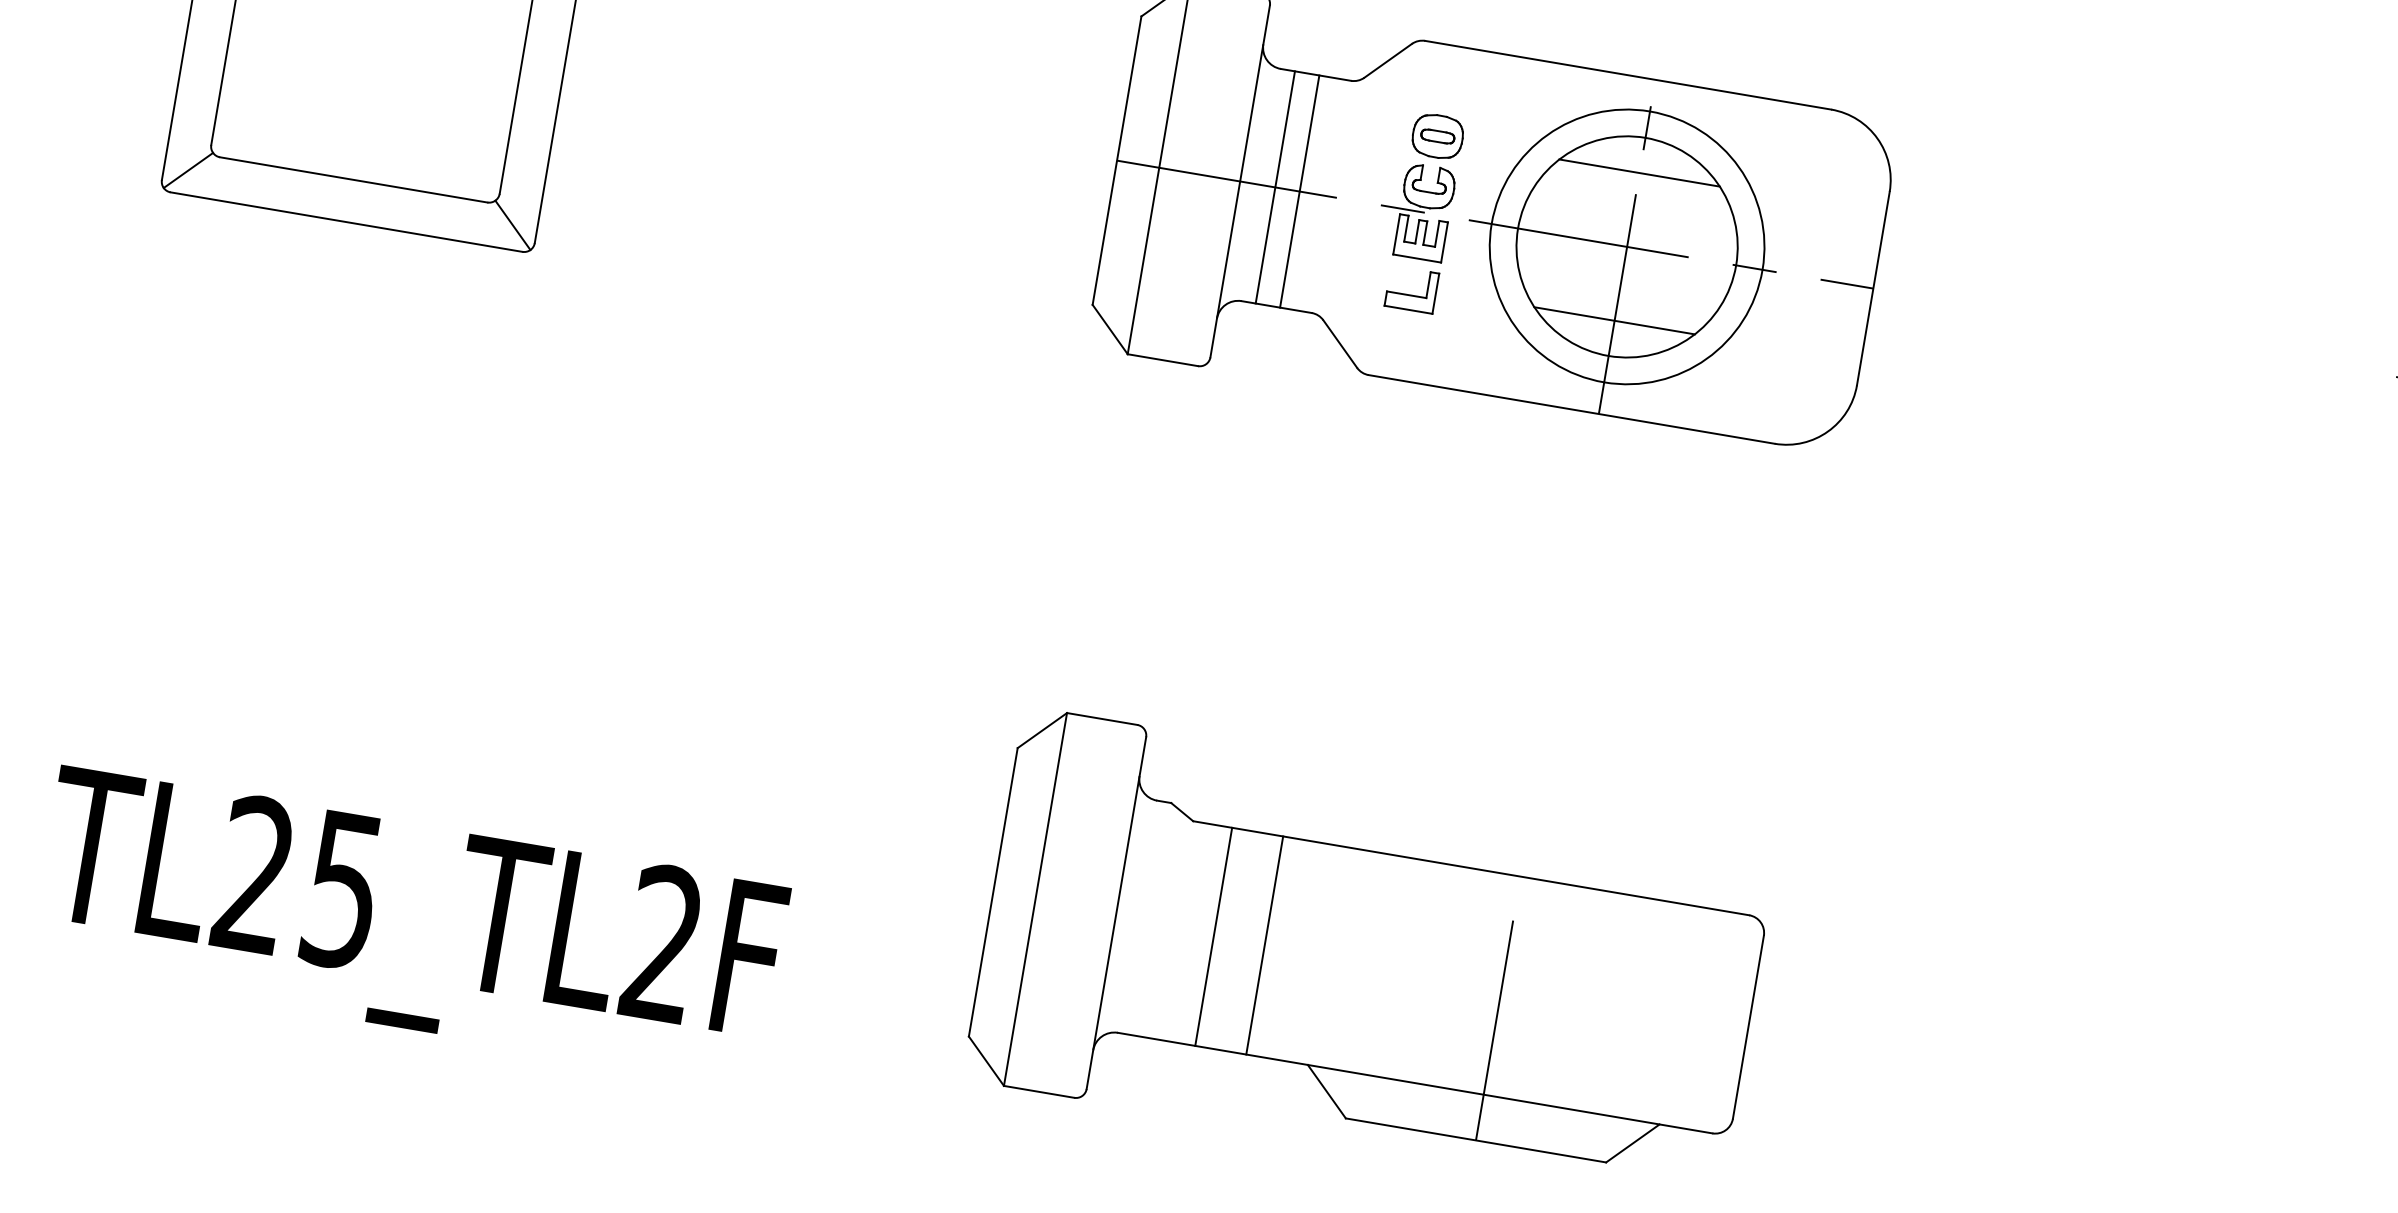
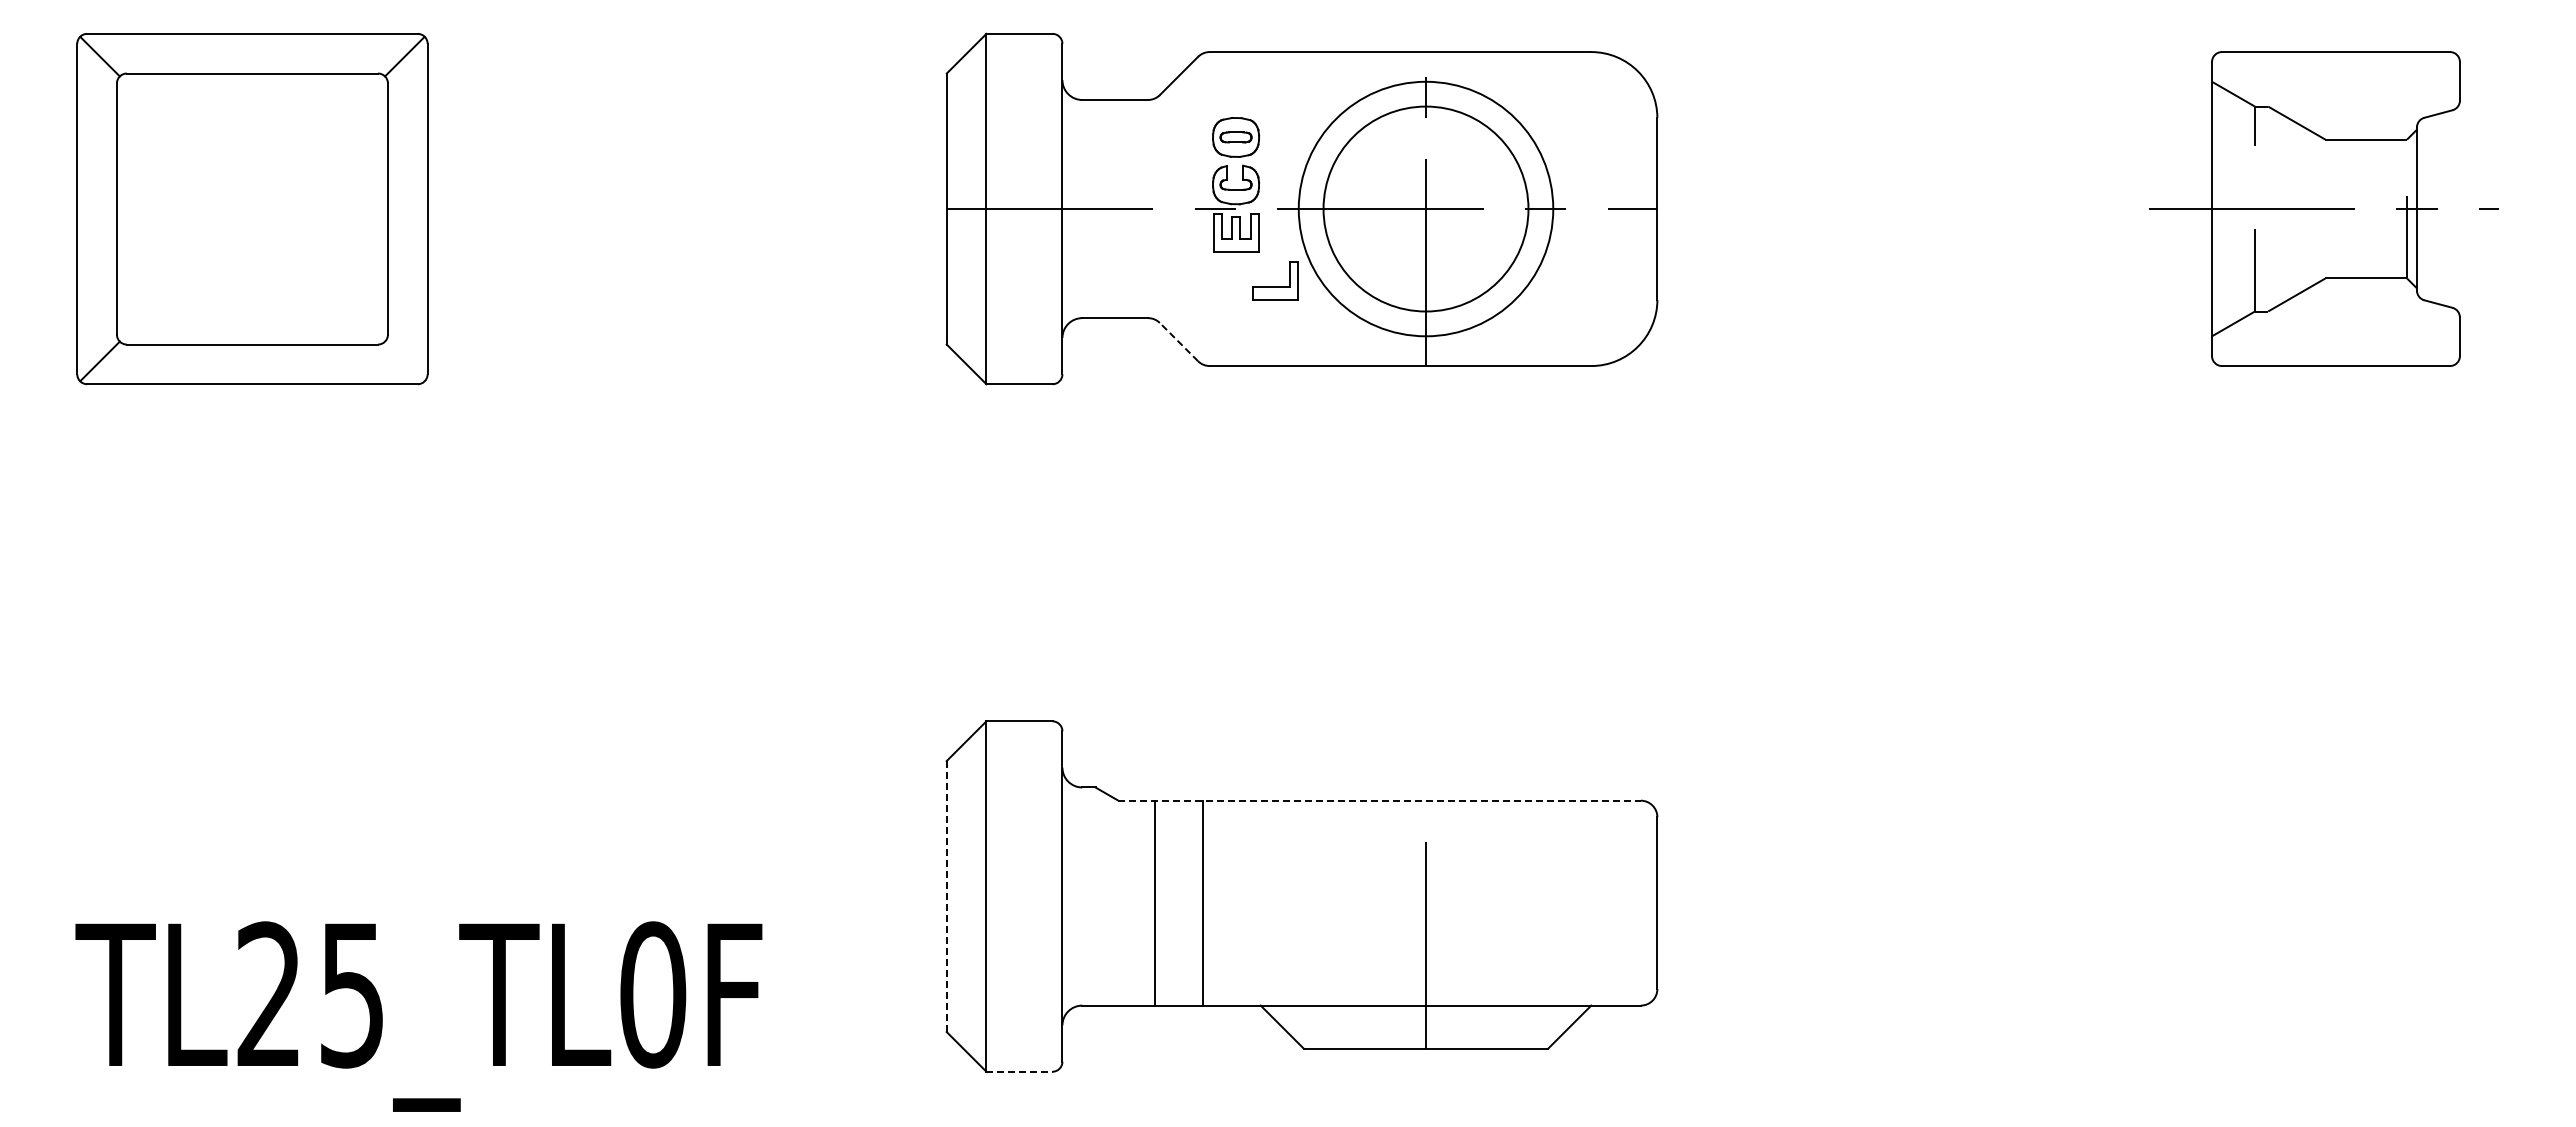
line: (1639, 172) -> (1425, 139), removed
line: (1275, 186) -> (1095, 208), removed
line: (1299, 190) -> (1118, 208), removed
line: (512, 225) -> (404, 361), removed
part: (1412, 288) -> (1275, 280), moved
line: (1614, 320) -> (1425, 278), removed
line: (1339, 343) -> (1178, 341), solid -> dashed
line: (1472, 868) -> (1380, 800), solid -> dashed
line: (993, 892) -> (946, 896), solid -> dashed
text: (663, 943) -> (653, 994), TL25_TL2F -> TL25_TL0F
line: (1039, 1091) -> (1019, 1071), solid -> dashed

